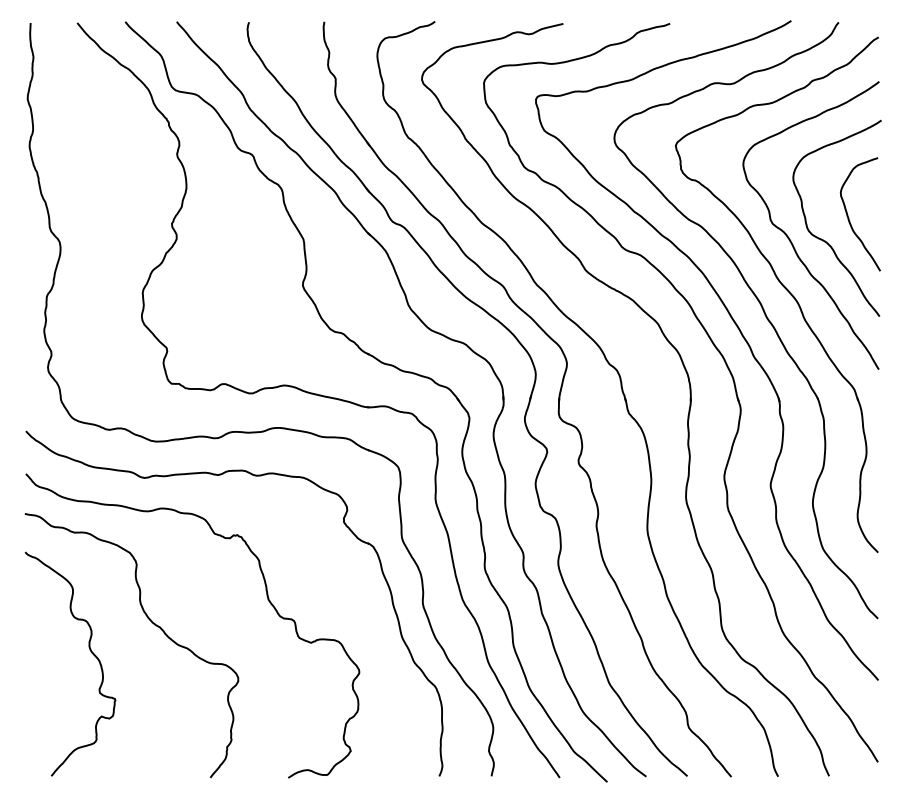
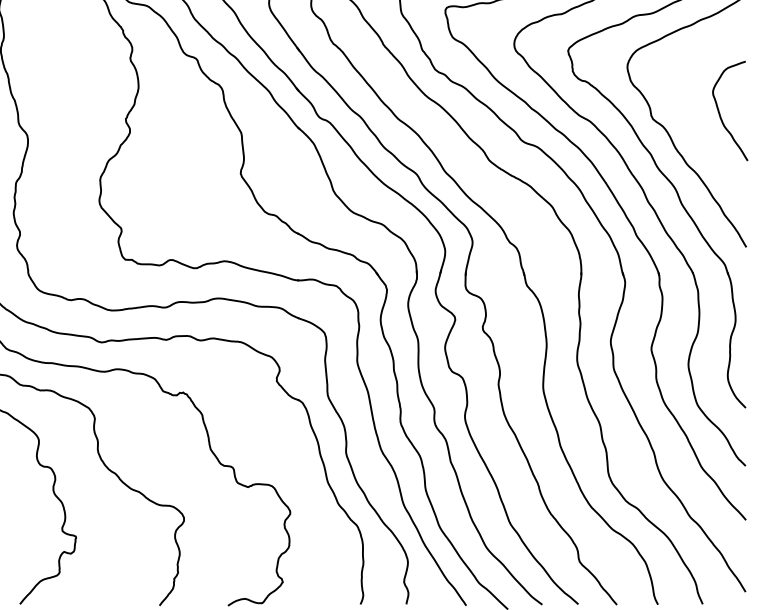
curve: (825, 240) -> (699, 133), removed

